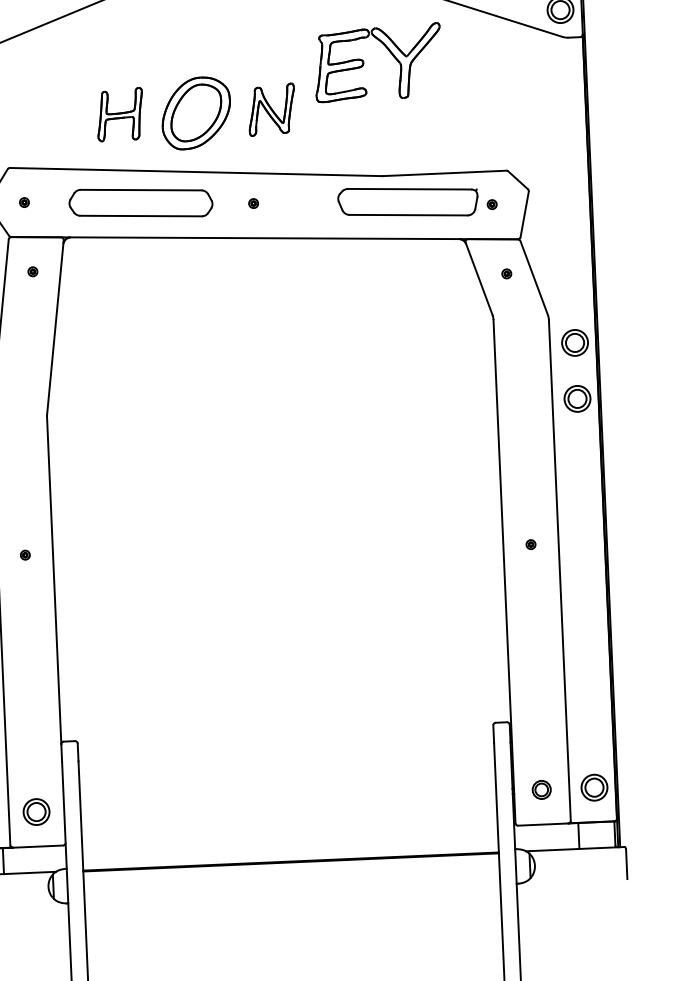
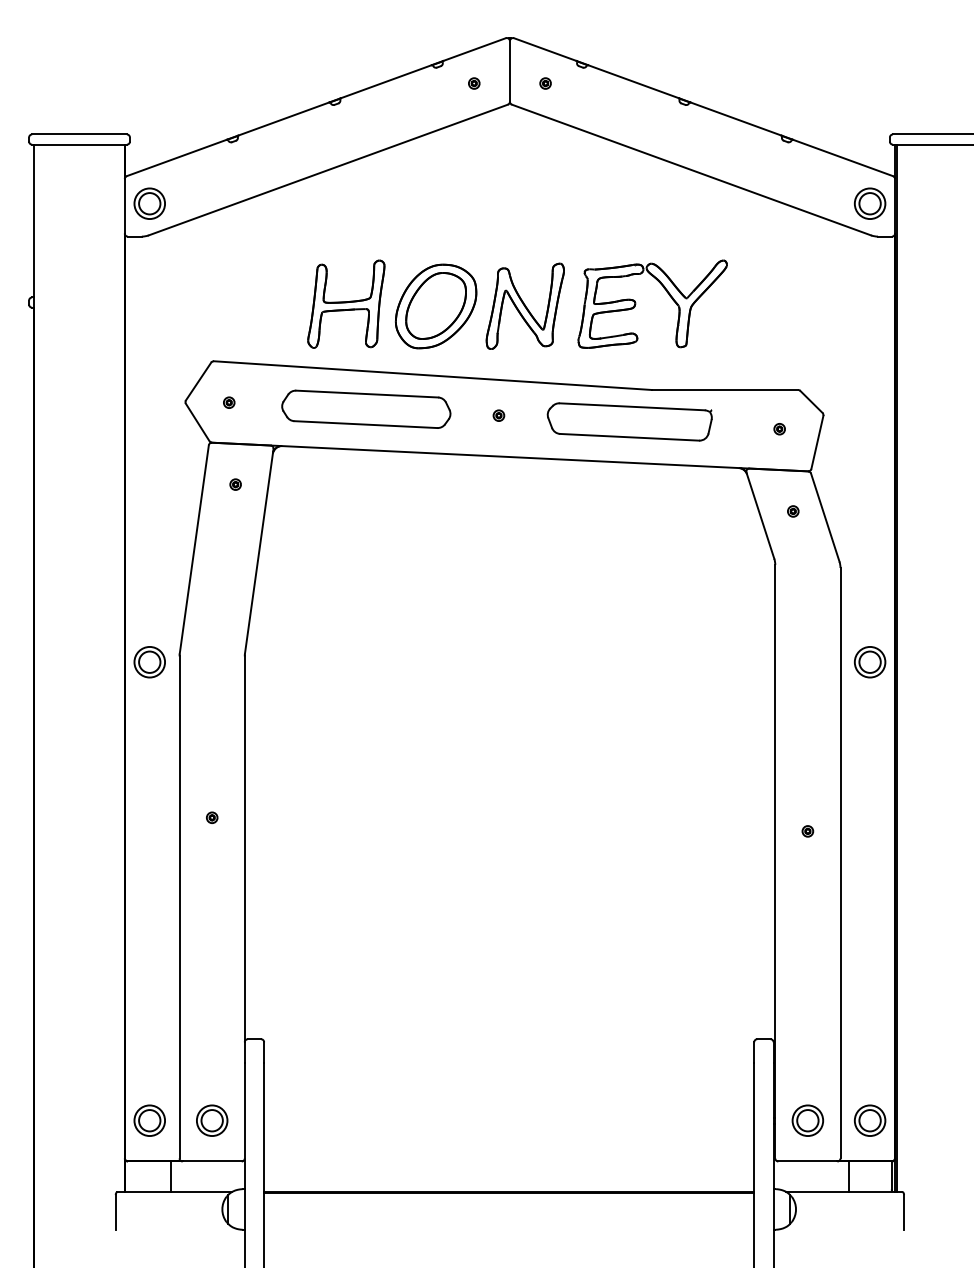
part: (364, 62) -> (636, 303), moved
part: (271, 109) -> (524, 305), size x1.43
part: (120, 114) -> (346, 303), size x1.43
part: (407, 201) -> (629, 421), moved
part: (575, 343) -> (870, 596), removed
part: (541, 789) -> (807, 1120), size x1.43

